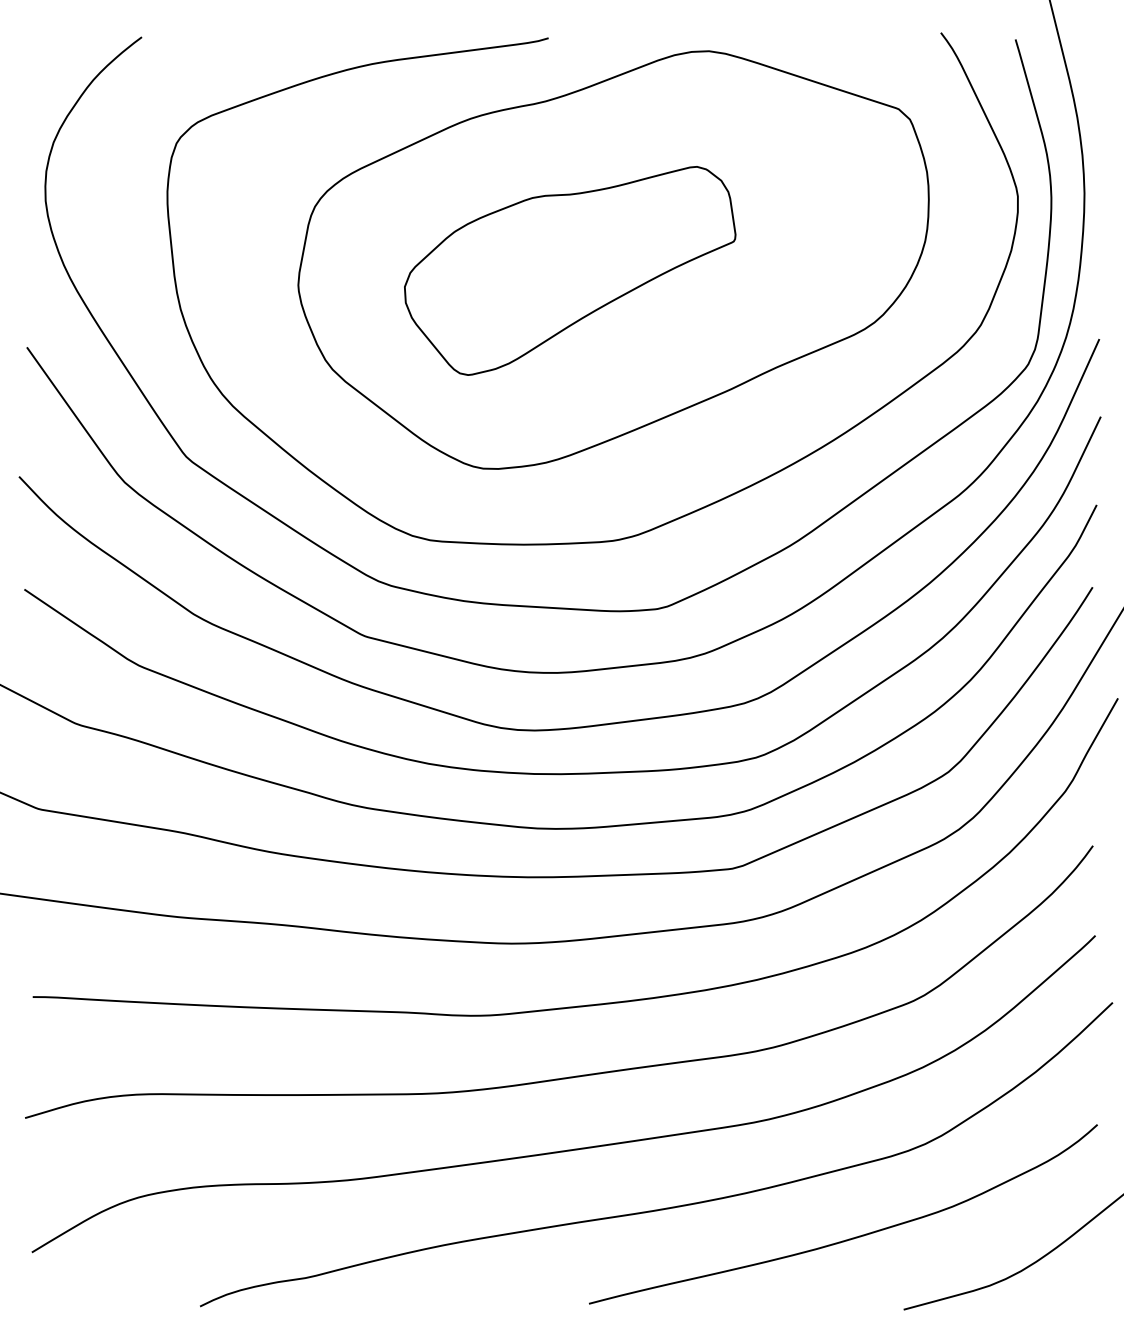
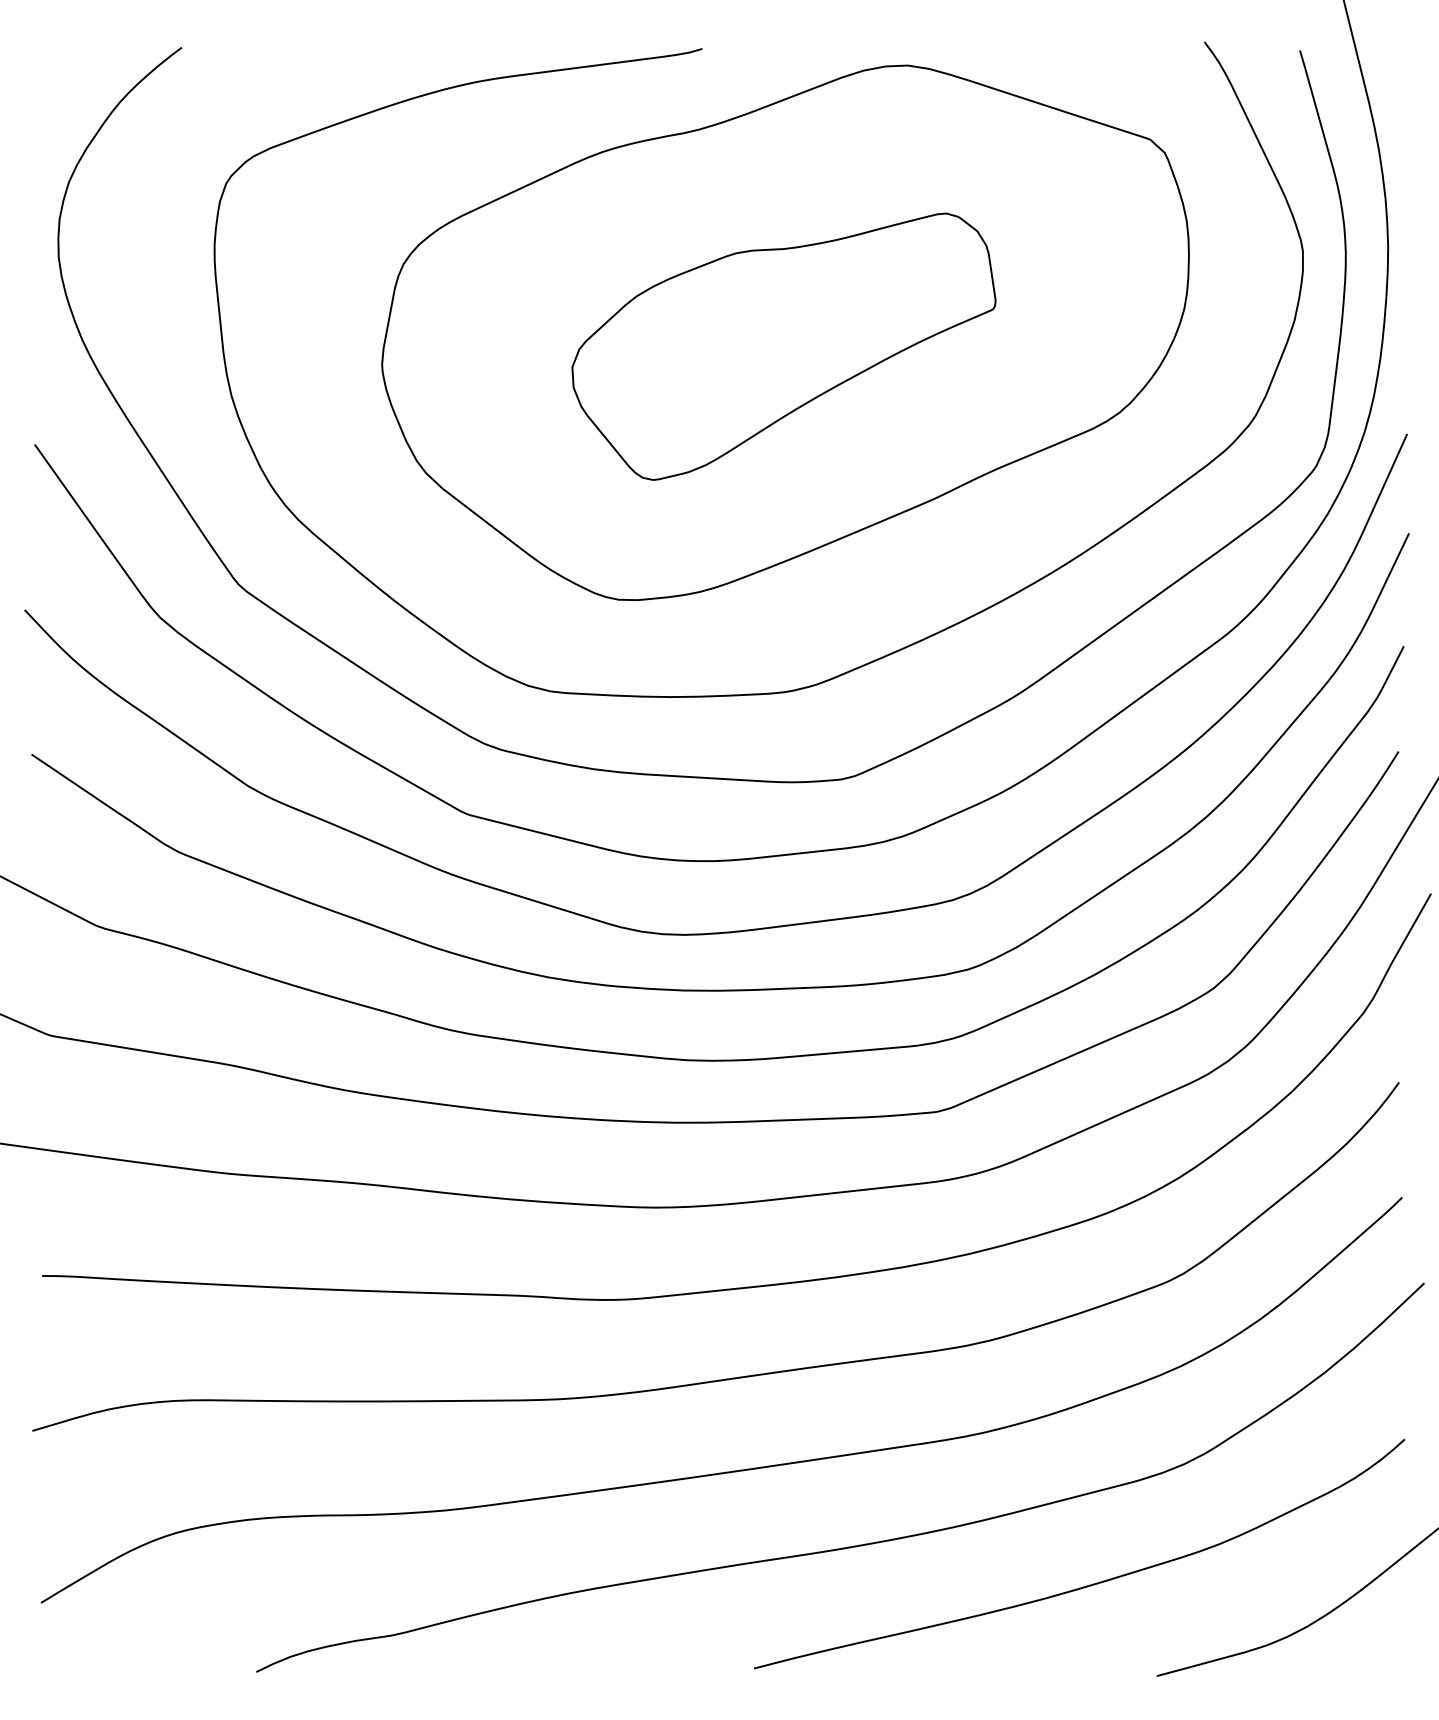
part: (569, 270) -> (783, 346), moved

